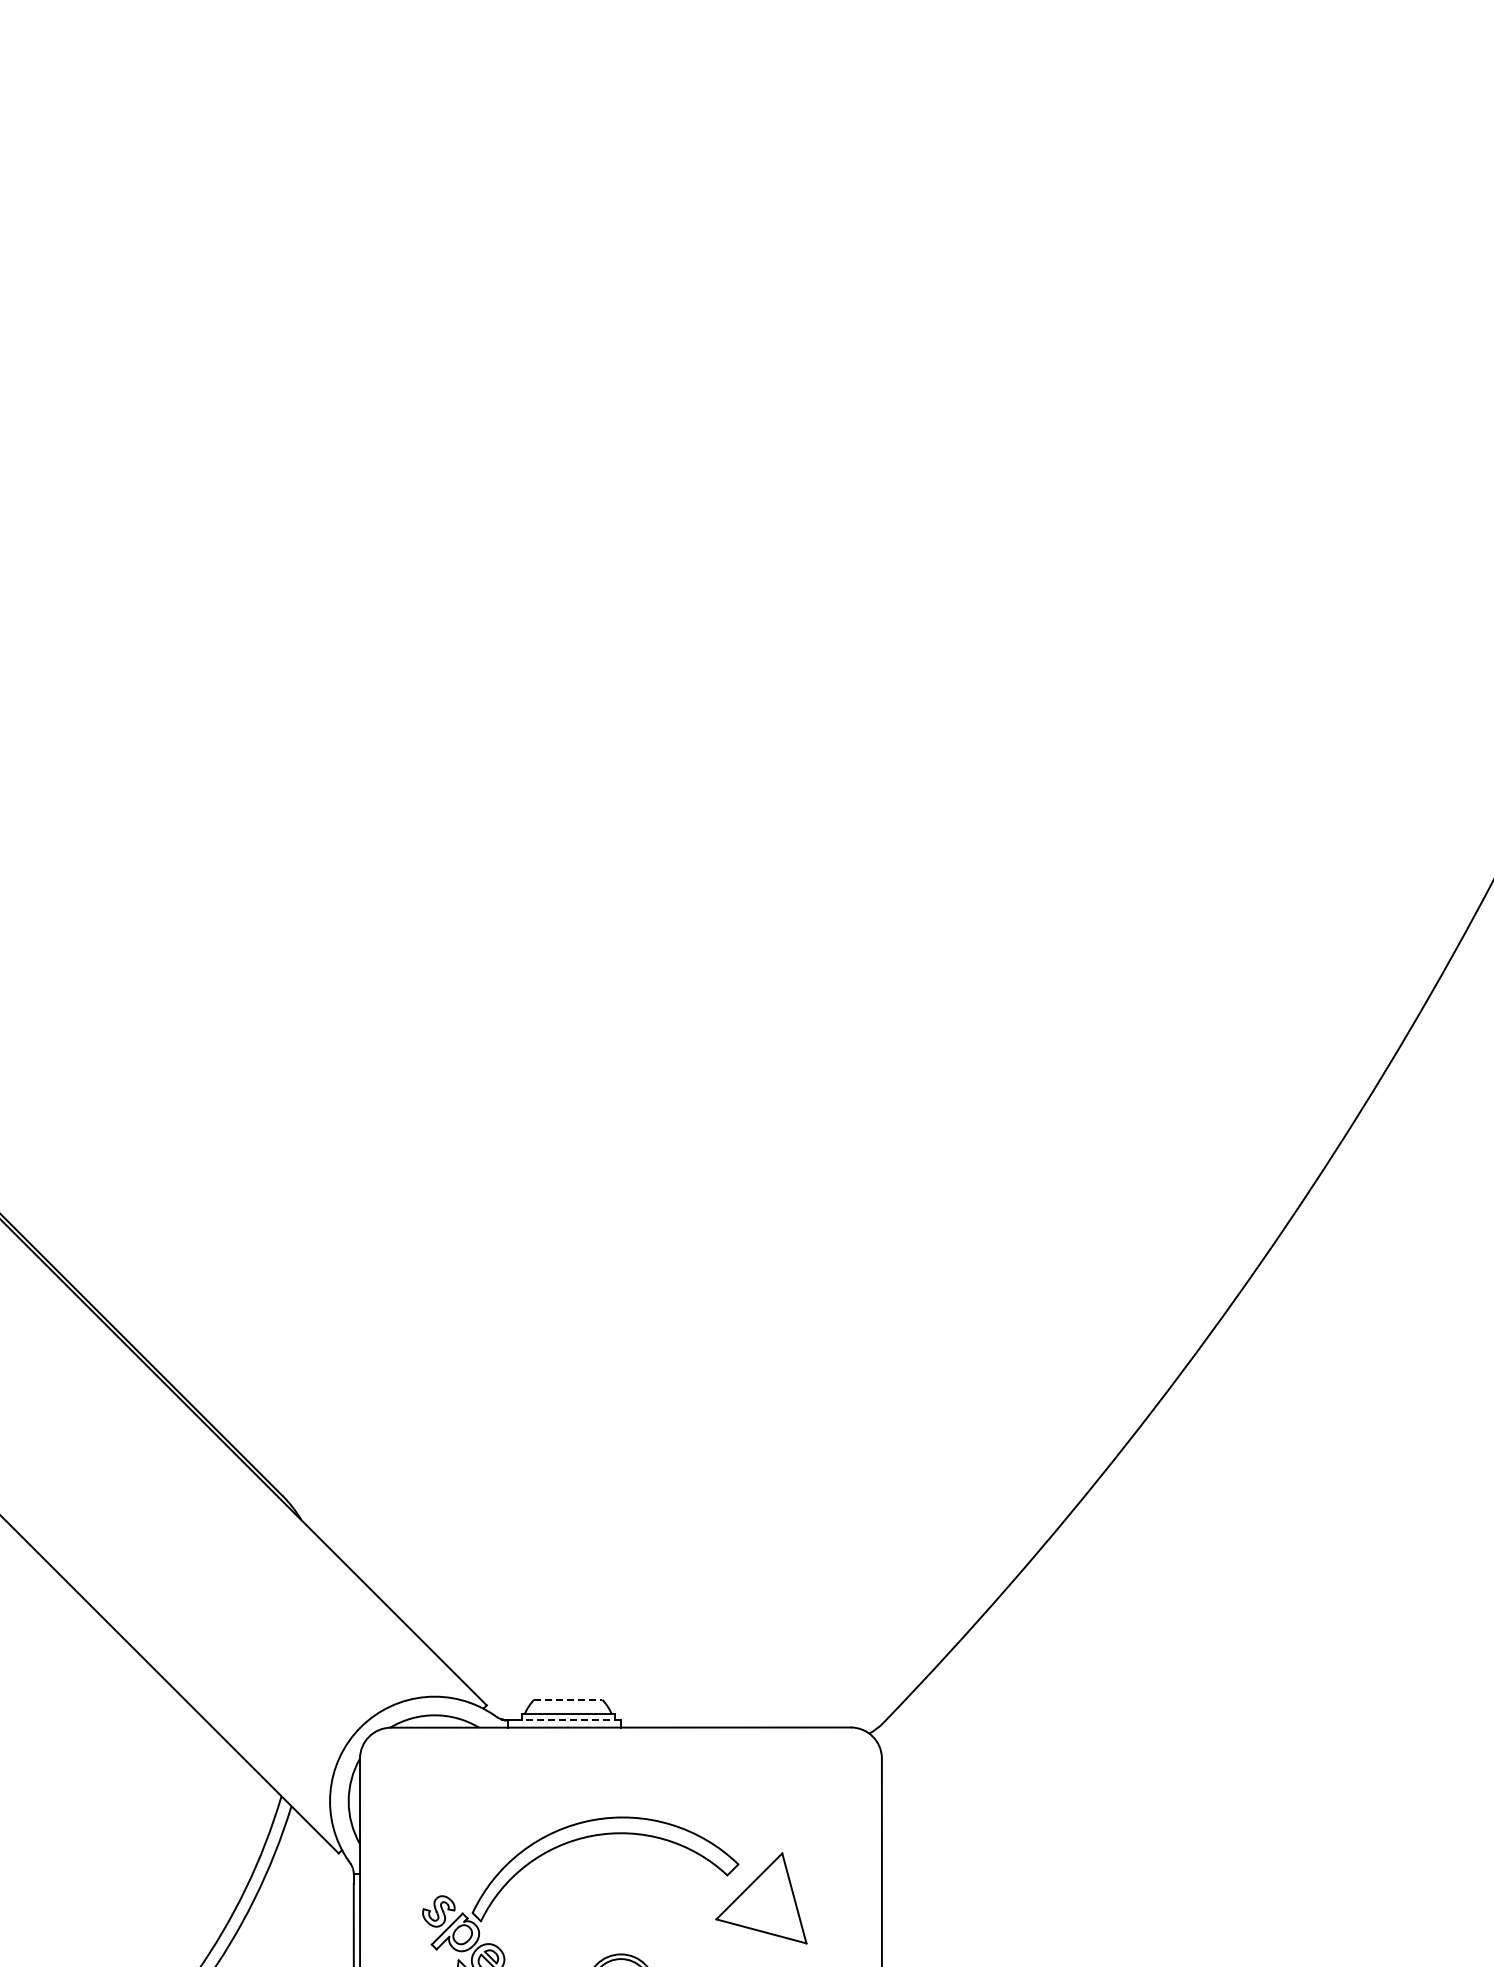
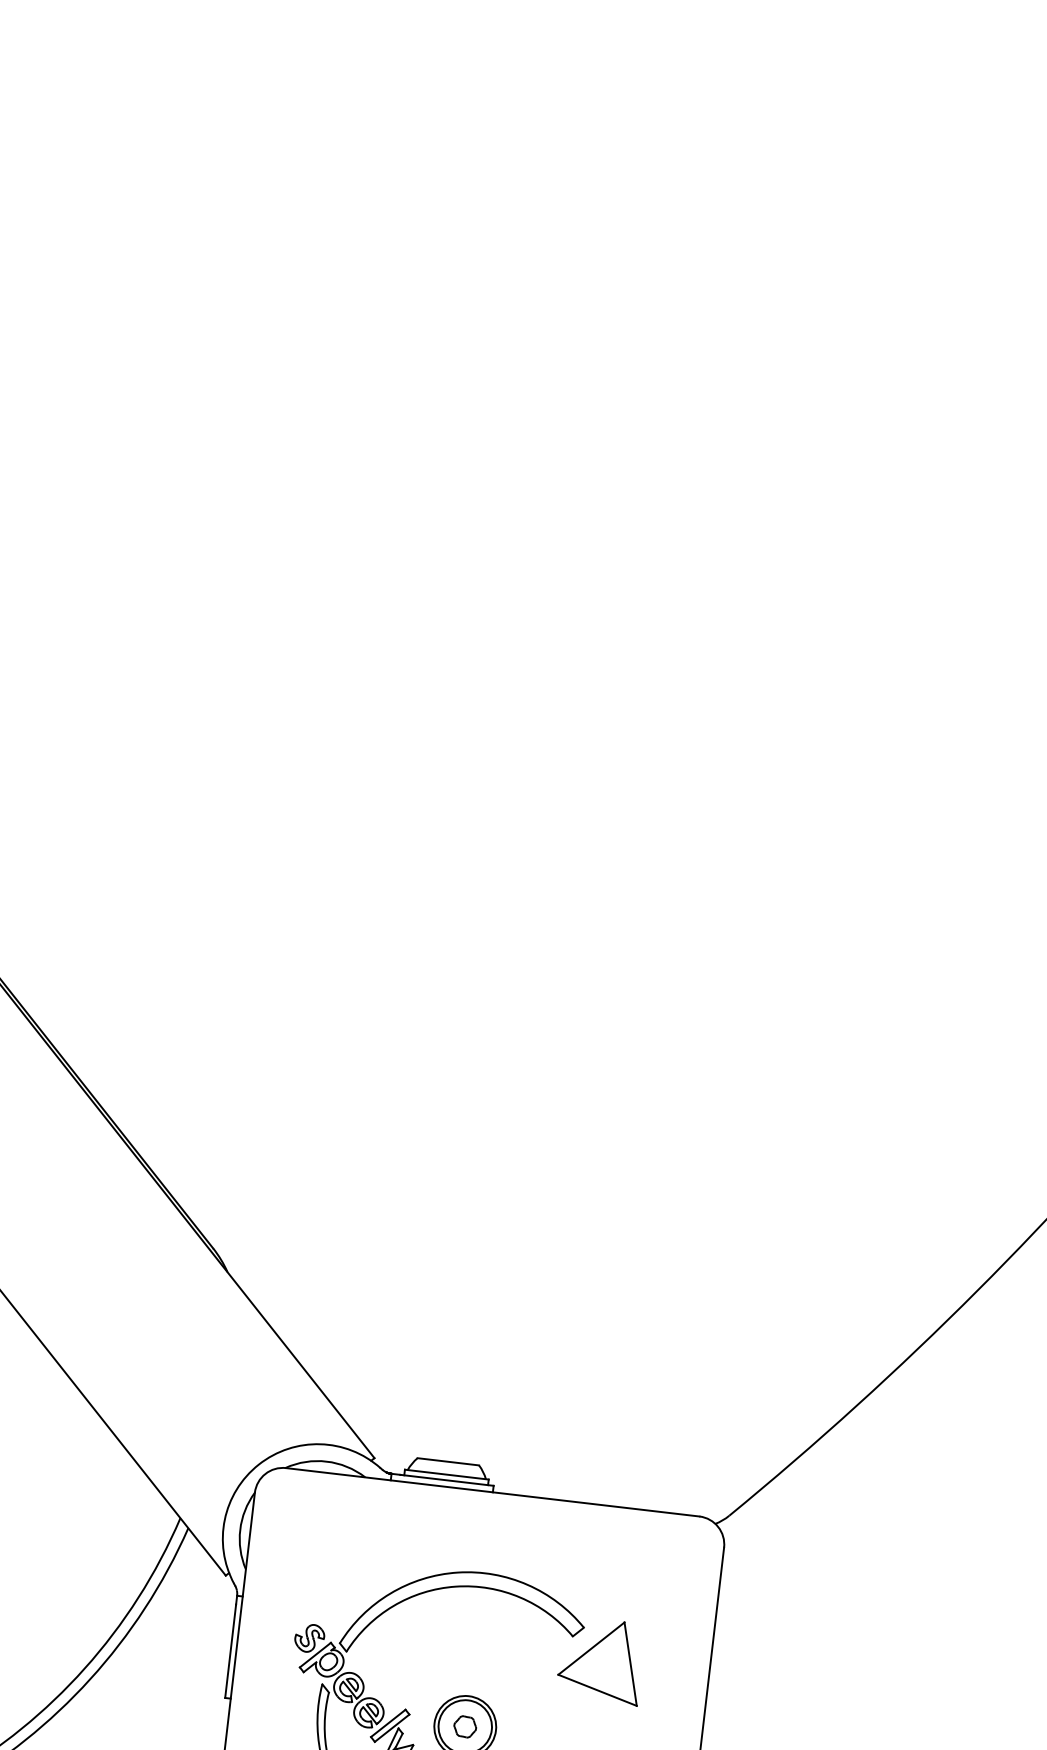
line: (568, 1699) -> (448, 1461), dashed -> solid
line: (569, 1720) -> (447, 1480), dashed -> solid

